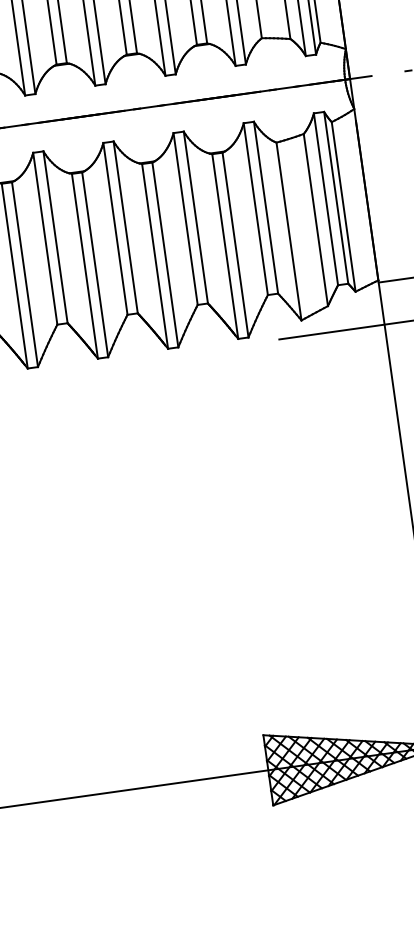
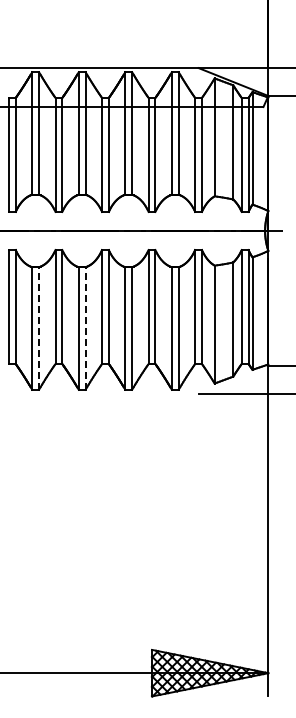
line: (95, 264) -> (85, 328), solid -> dashed
line: (25, 274) -> (39, 328), solid -> dashed

